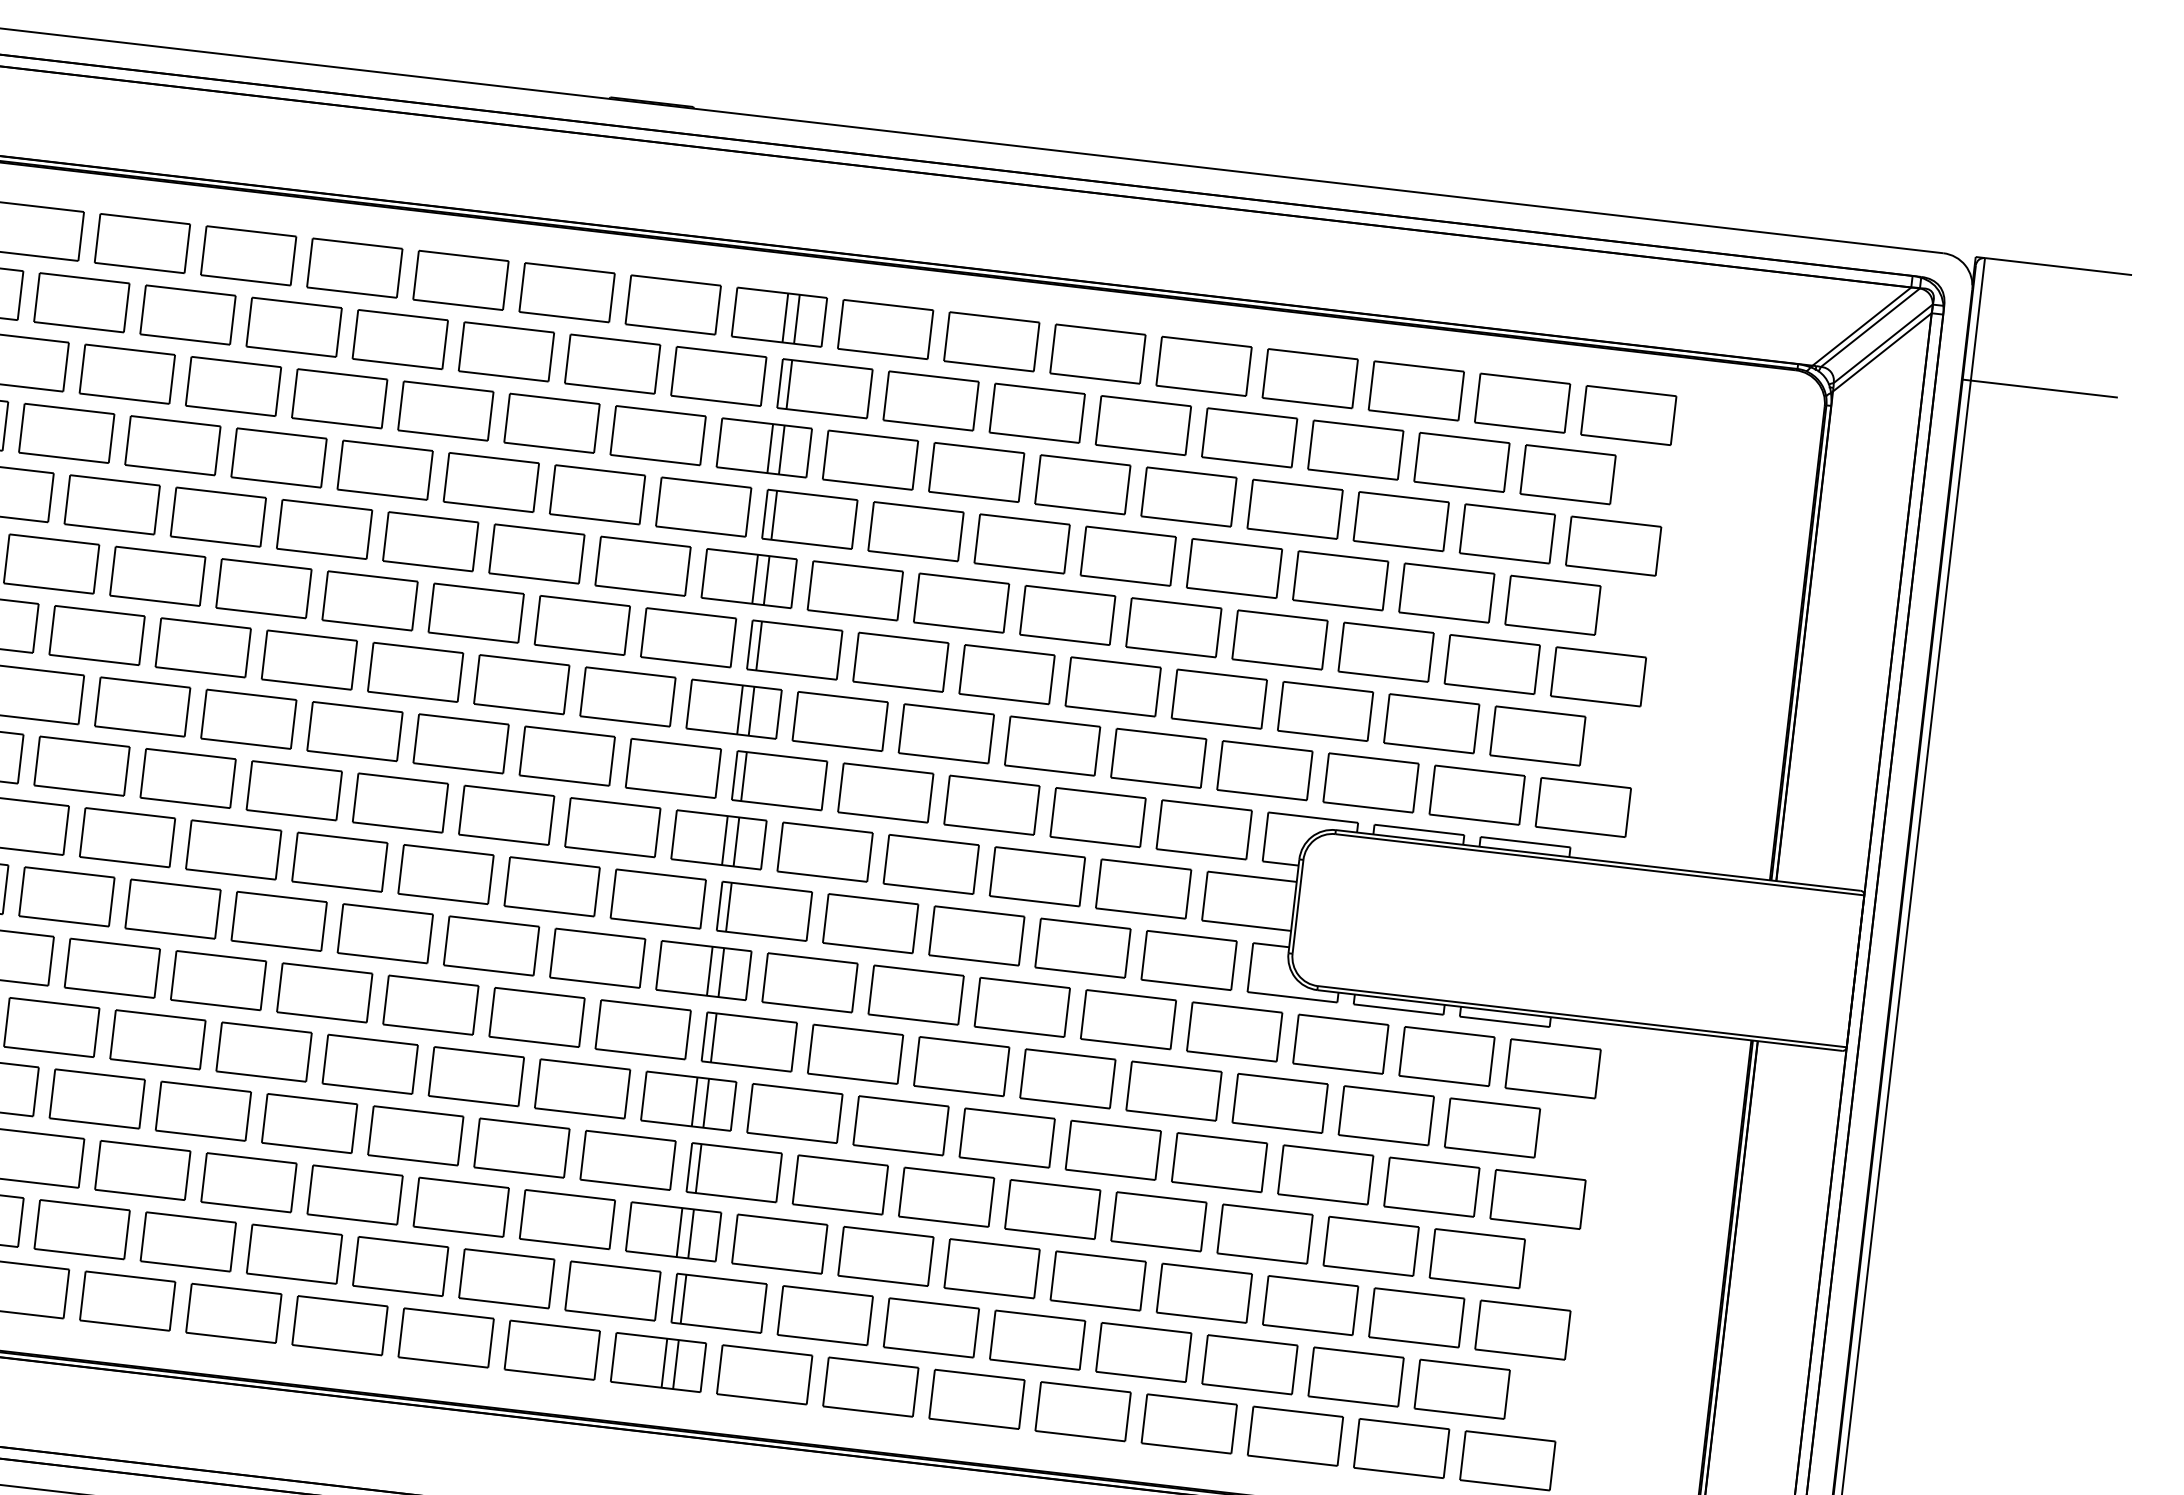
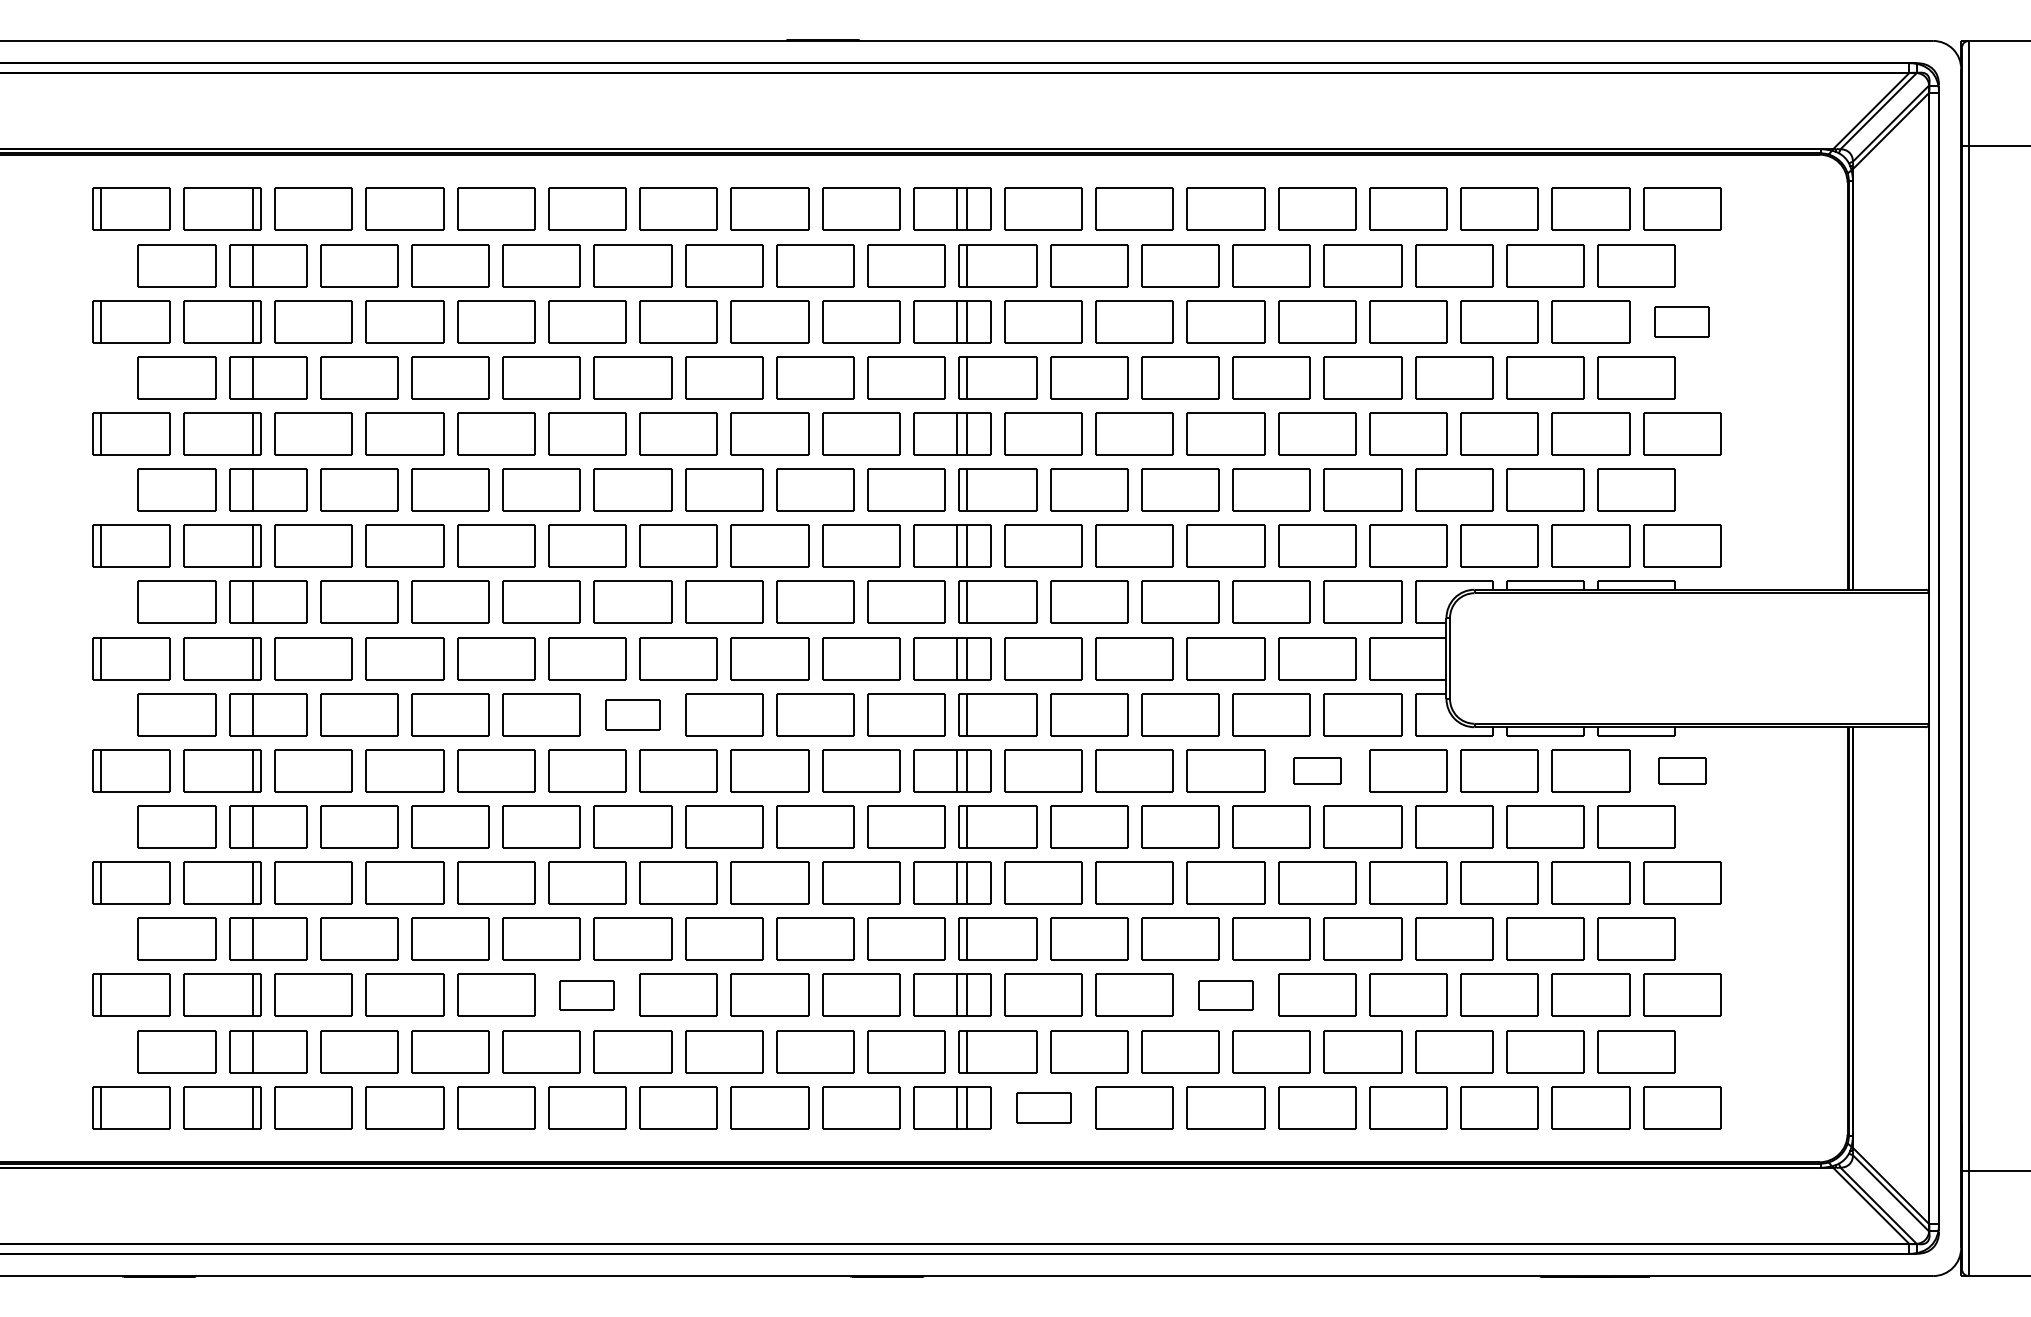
part: (1613, 545) -> (1682, 321), size x0.7
part: (339, 861) -> (632, 714), size x0.7
part: (1128, 1019) -> (1317, 770), size x0.6
part: (1553, 1068) -> (1682, 770), size x0.6
part: (249, 1181) -> (587, 994), size x0.7
part: (991, 1267) -> (1225, 994), size x0.7
part: (764, 1374) -> (1043, 1107), size x0.7

